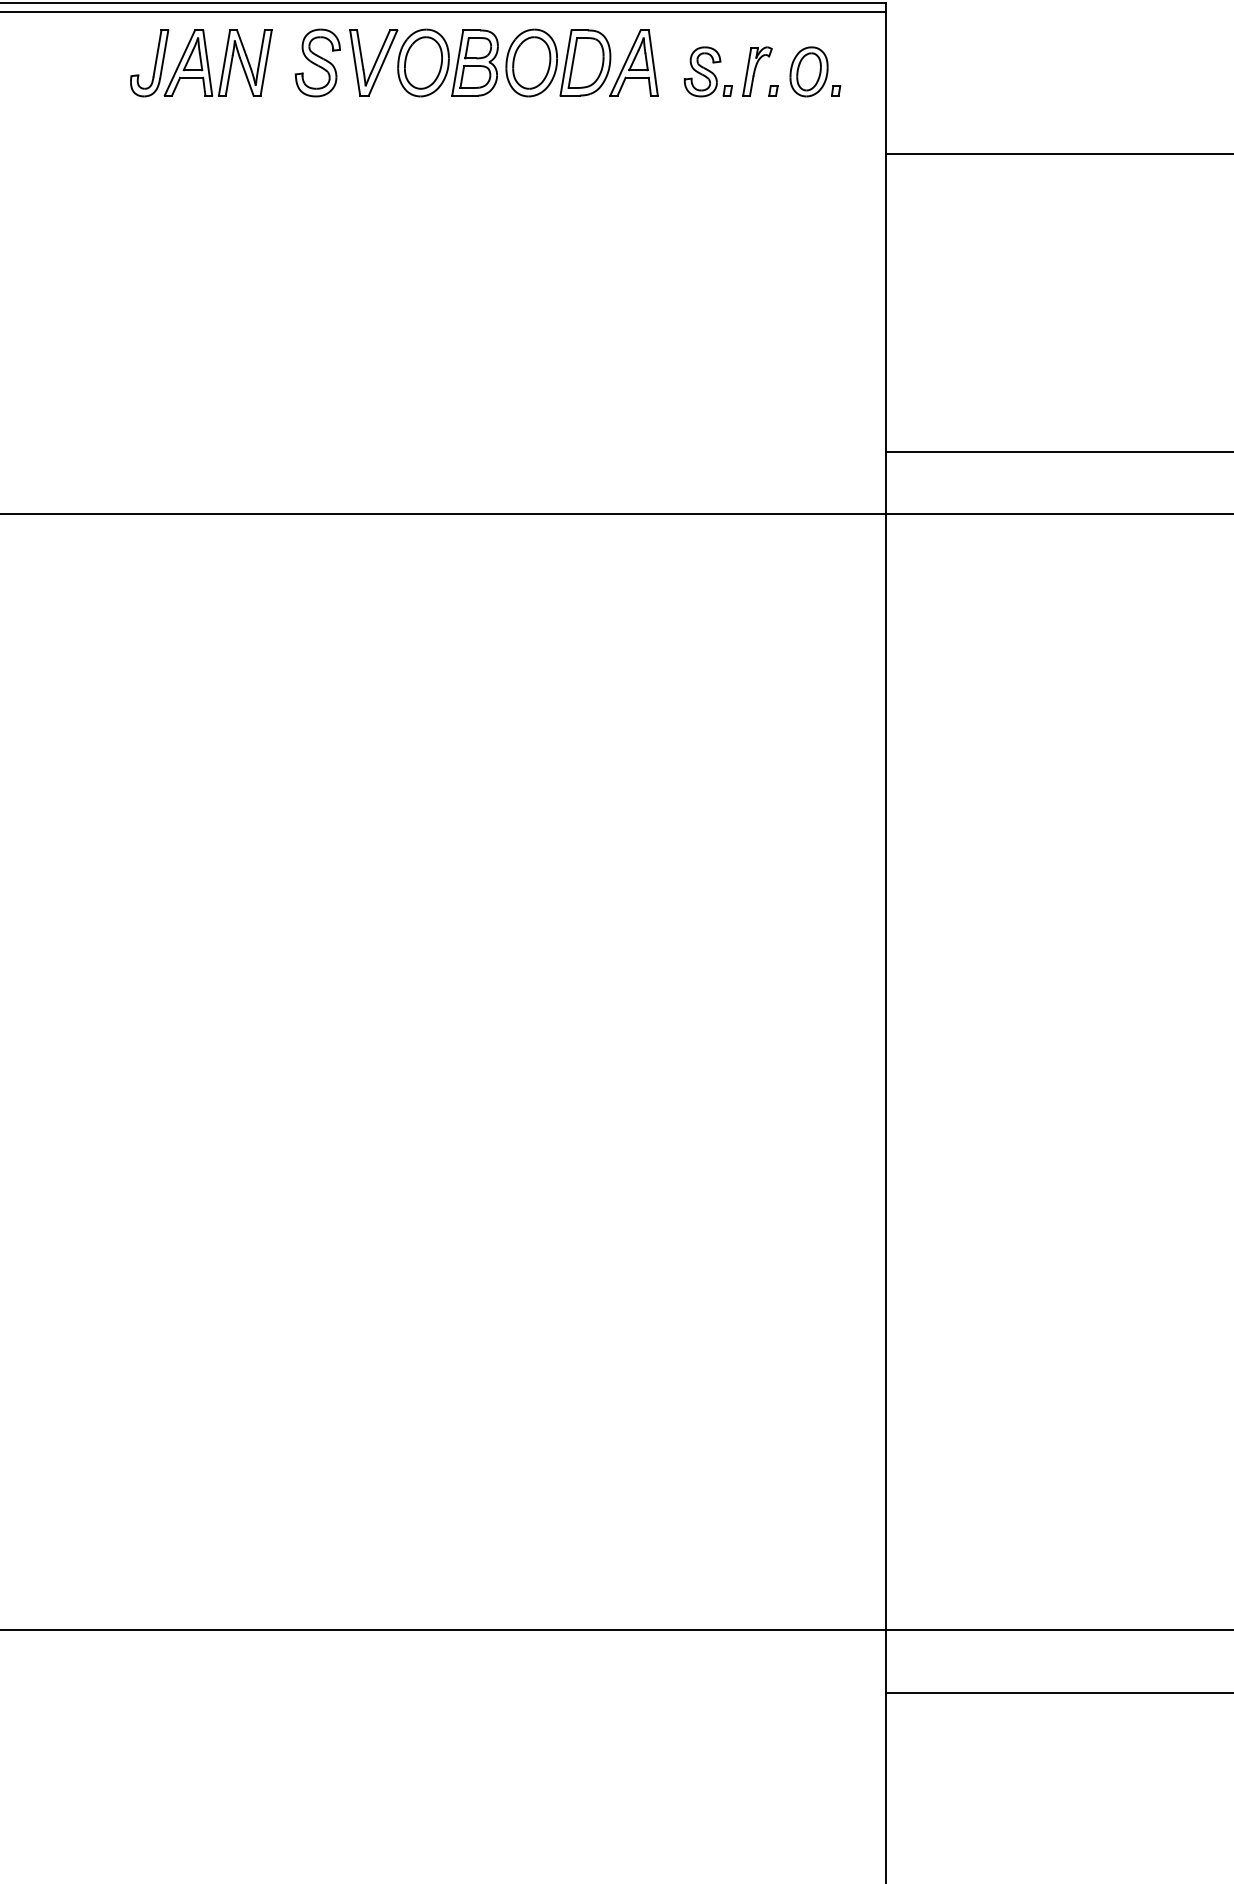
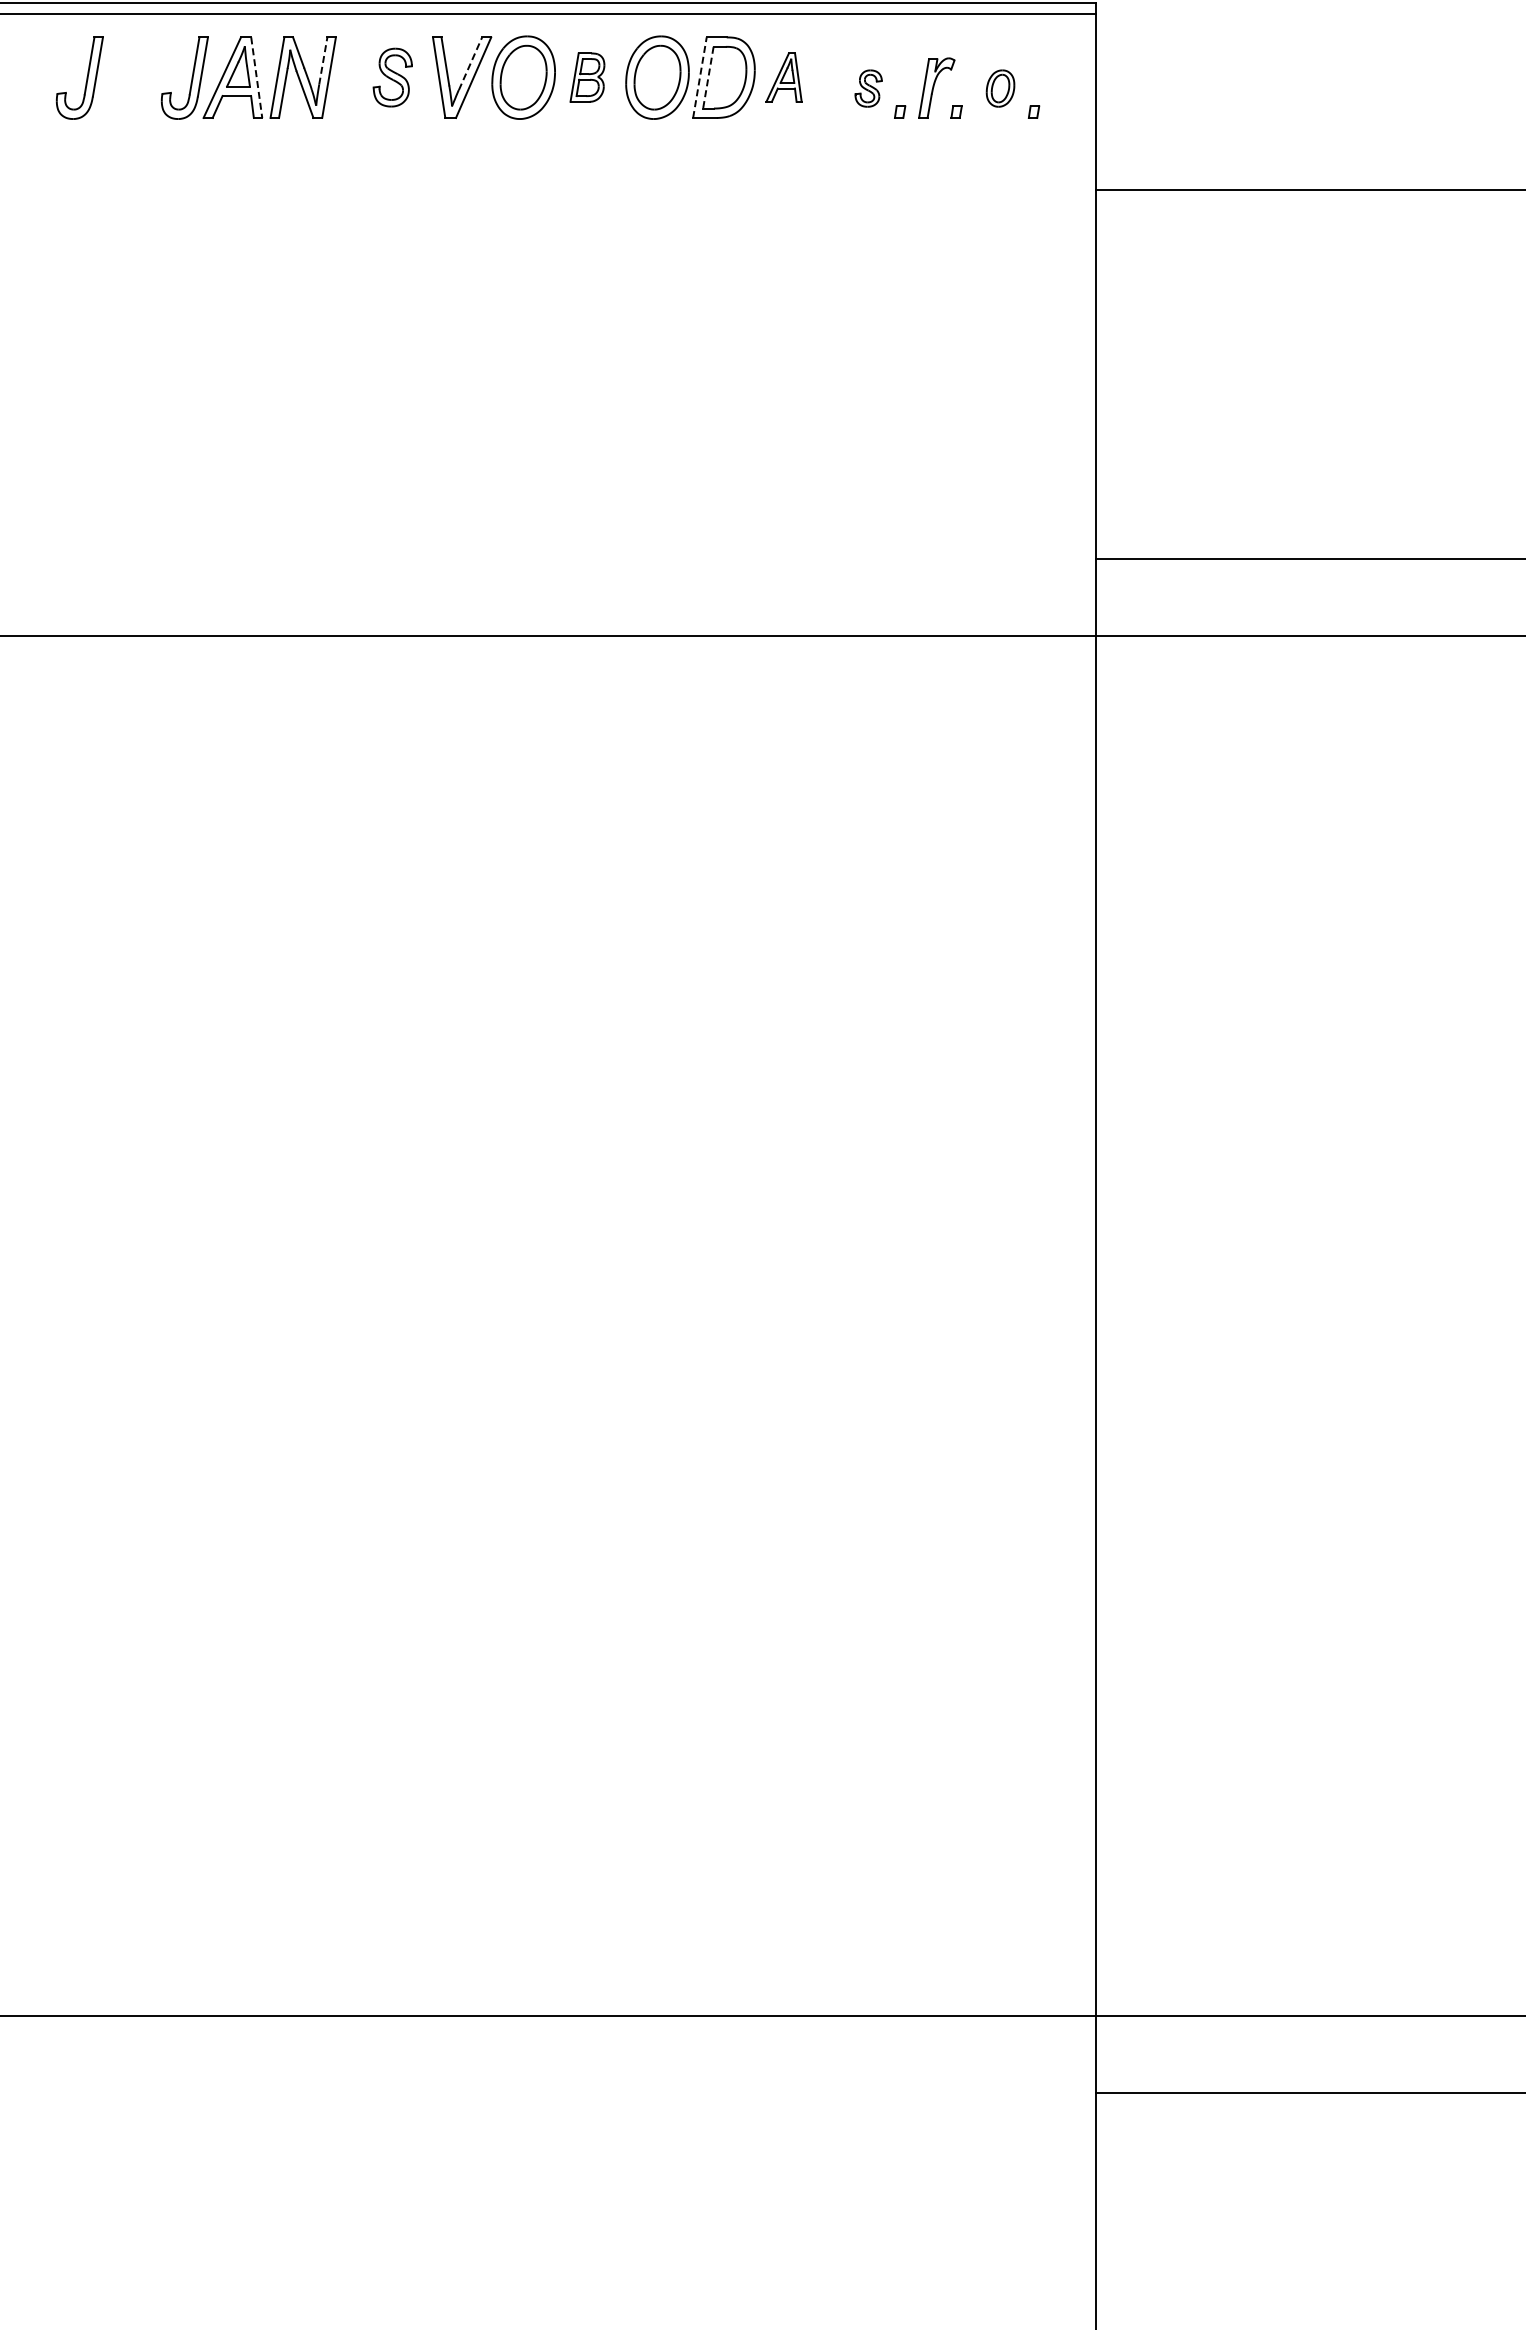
line: (261, 49) -> (323, 61), solid -> dashed
line: (380, 51) -> (470, 63), solid -> dashed
part: (70, 62) -> (86, 77), added
line: (207, 62) -> (256, 77), solid -> dashed
part: (317, 62) -> (392, 77), size x0.7
part: (475, 62) -> (587, 77), size x0.6
line: (565, 62) -> (699, 77), solid -> dashed
part: (633, 62) -> (783, 77), size x0.6
line: (572, 63) -> (708, 78), solid -> dashed
part: (702, 71) -> (868, 88), size x0.6
part: (808, 71) -> (1000, 88), size x0.6

